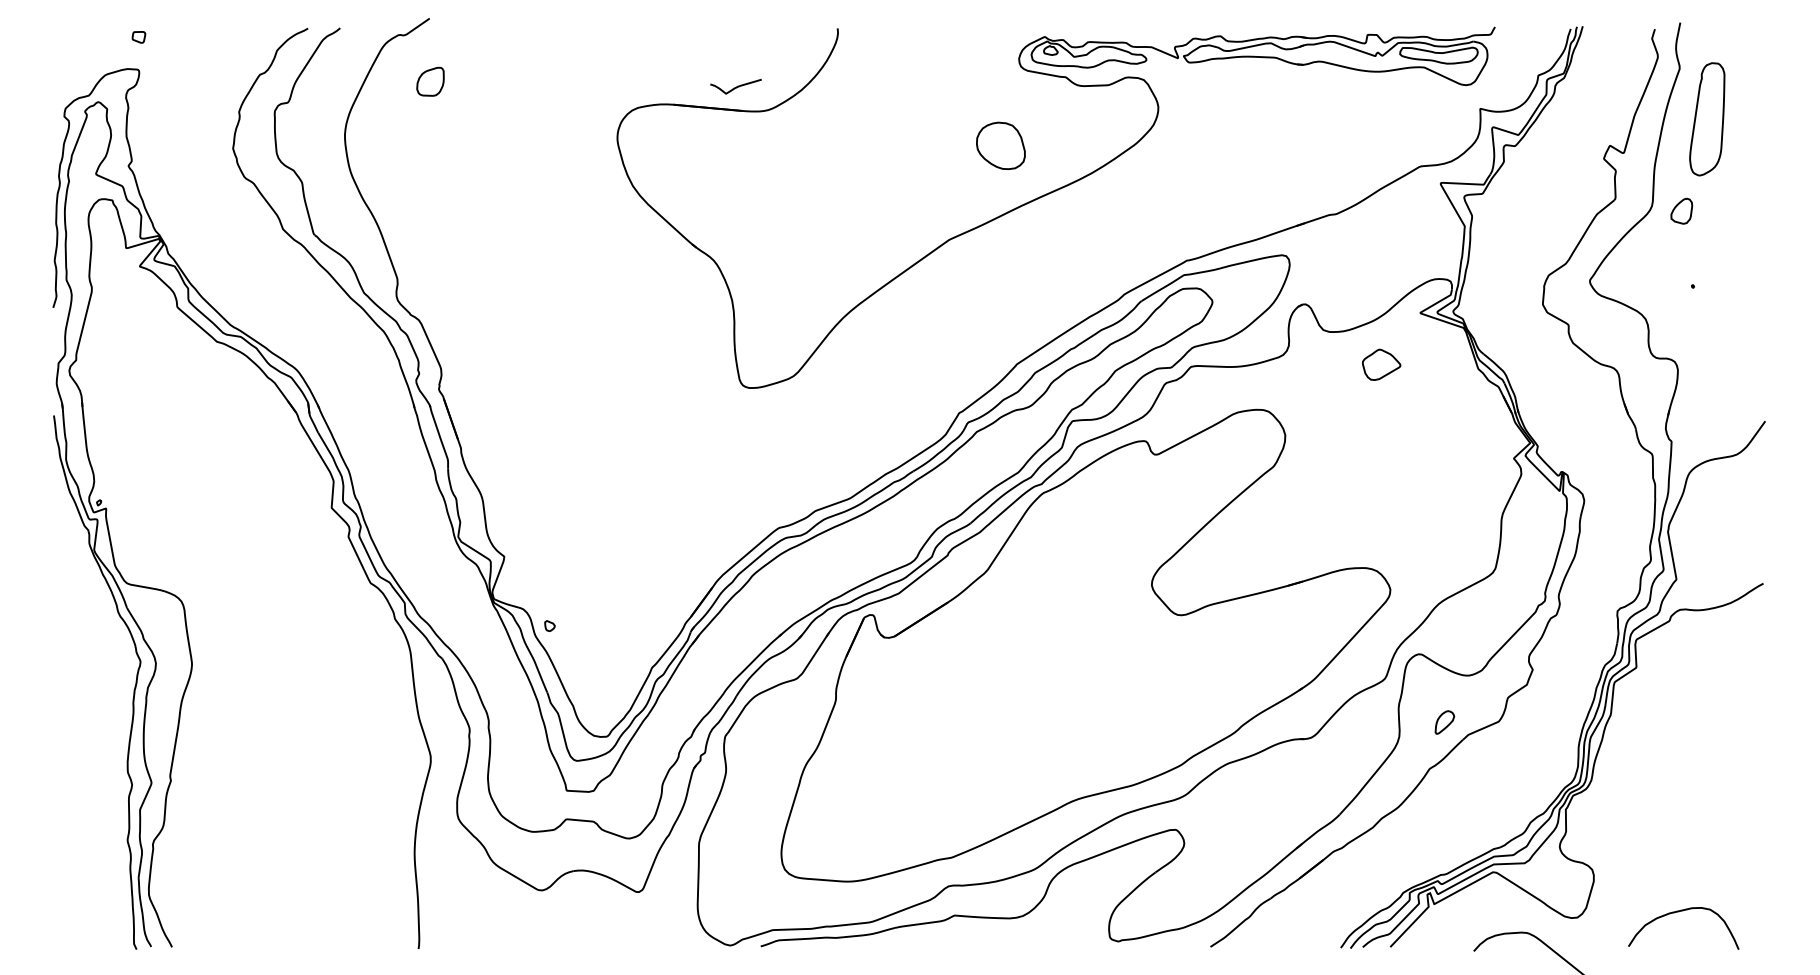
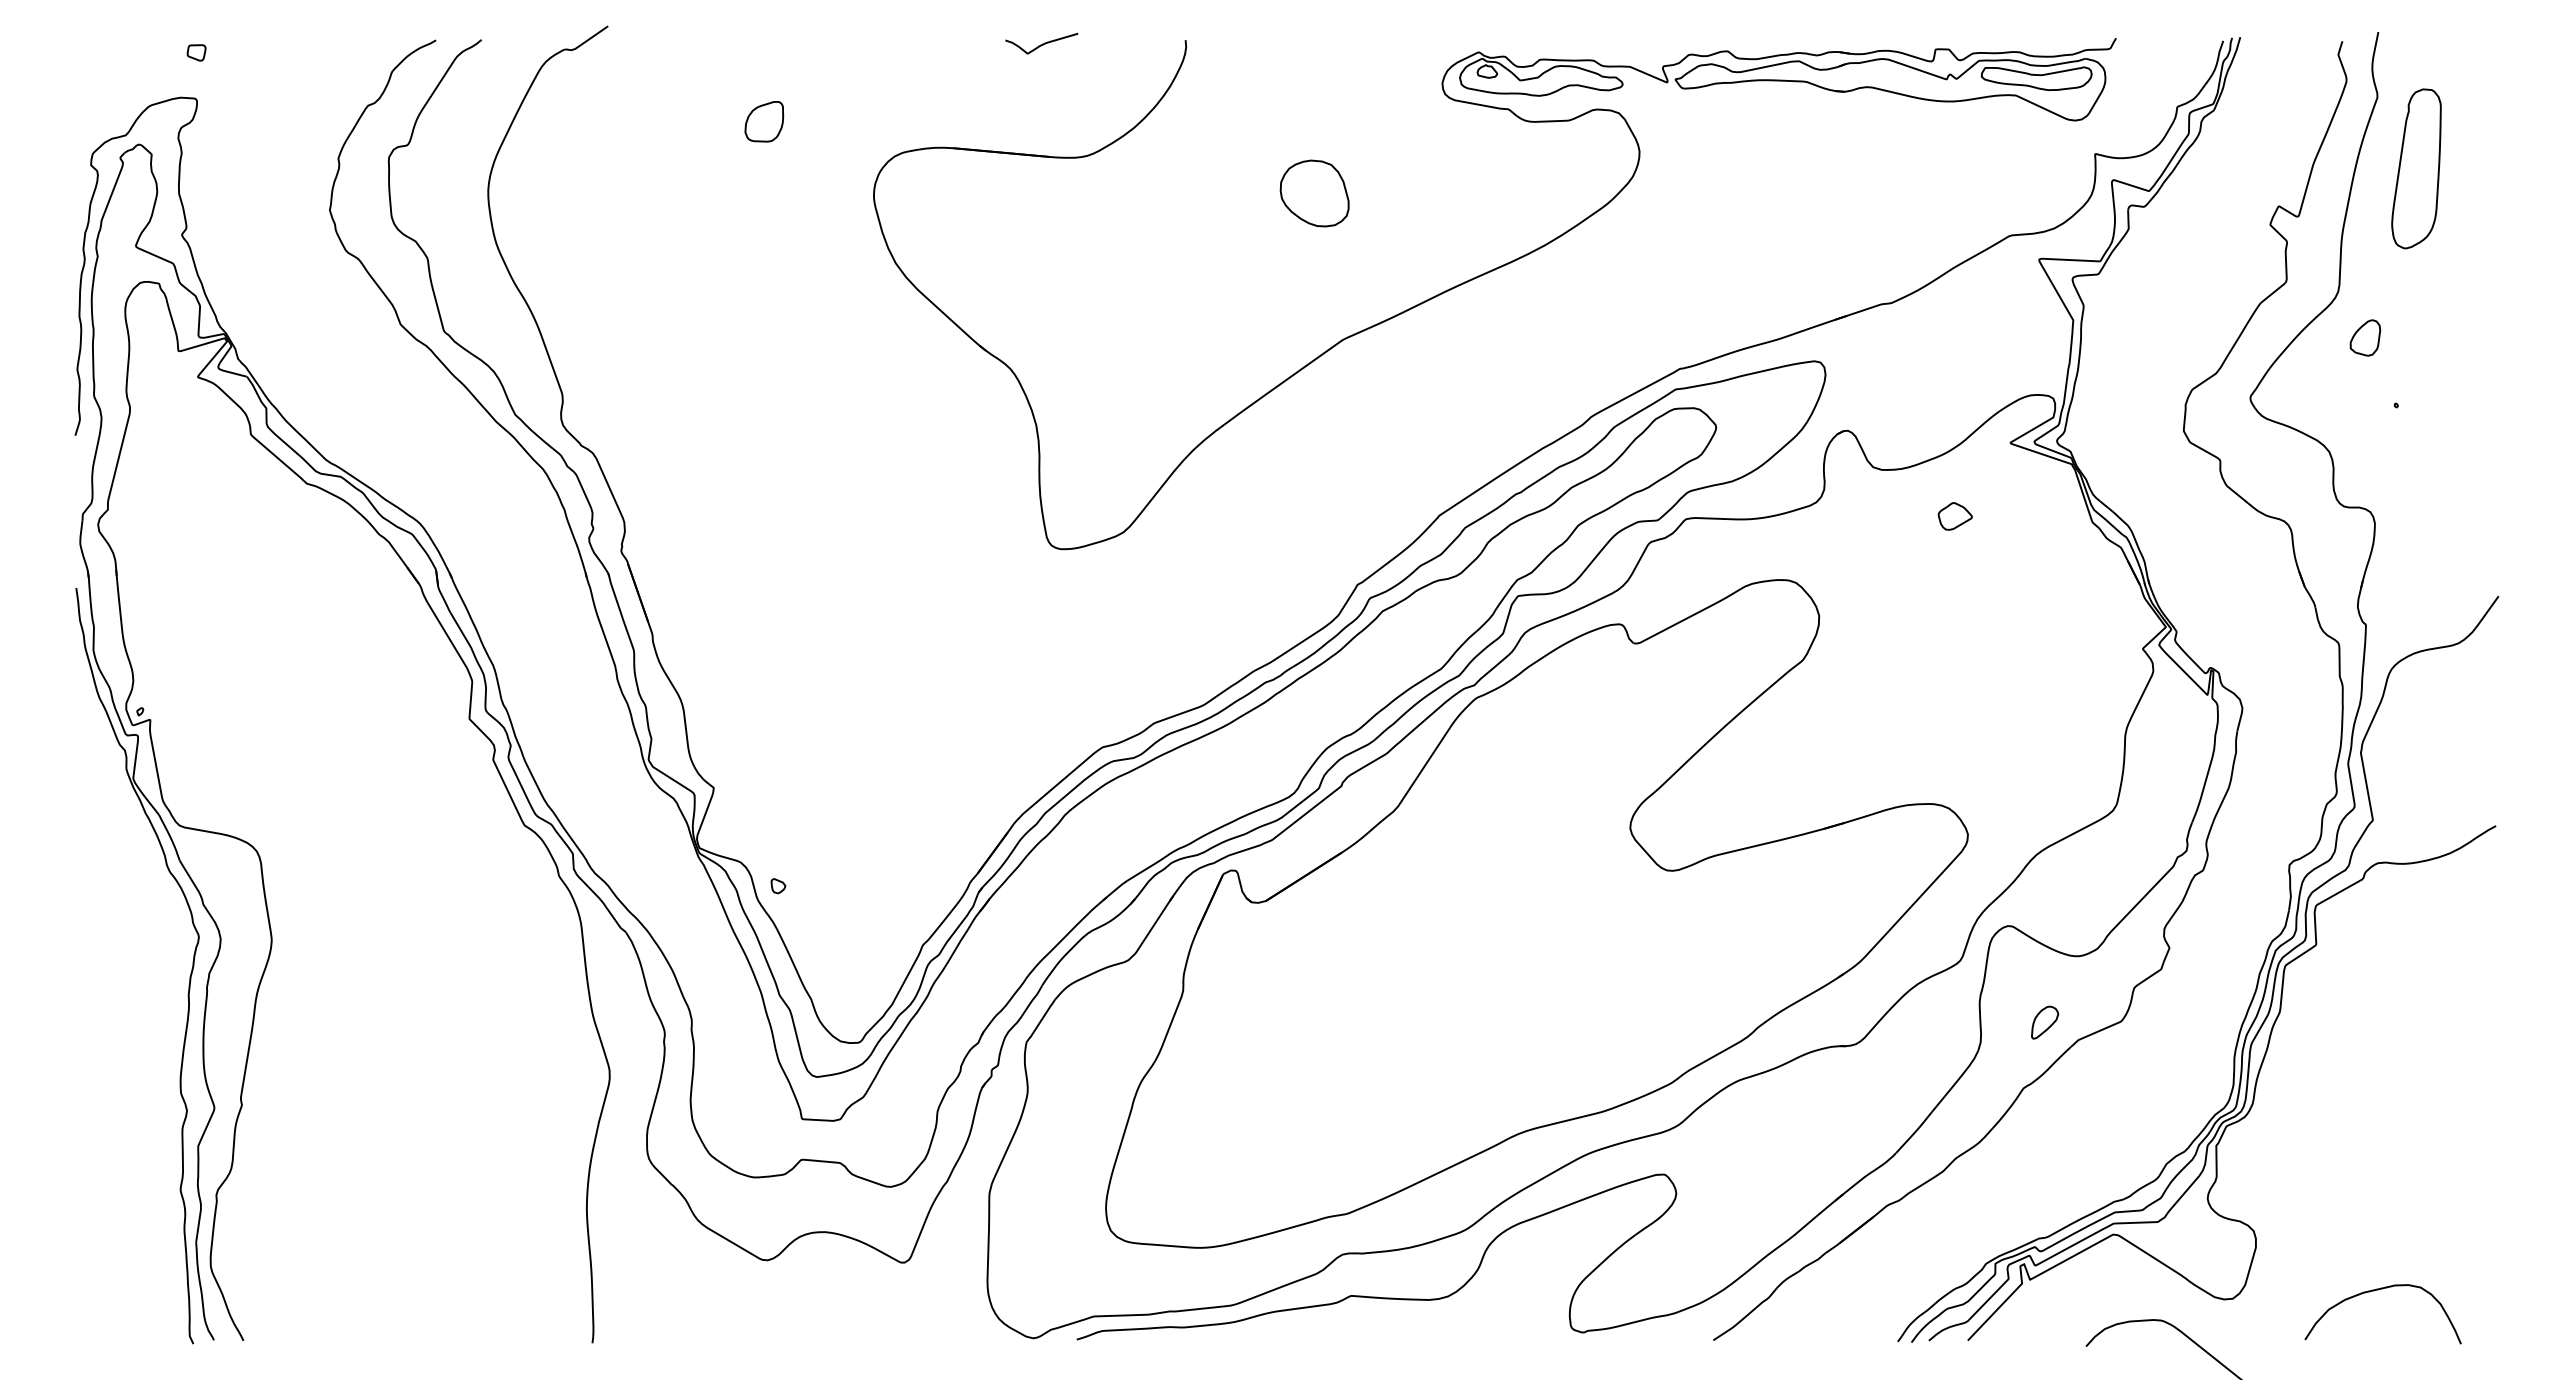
part: (430, 81) -> (764, 121), moved
curve: (736, 86) -> (1042, 43), moved
part: (1000, 145) -> (1314, 193), moved
part: (1681, 210) -> (2365, 337), moved
part: (1380, 364) -> (1954, 516), size x0.62

